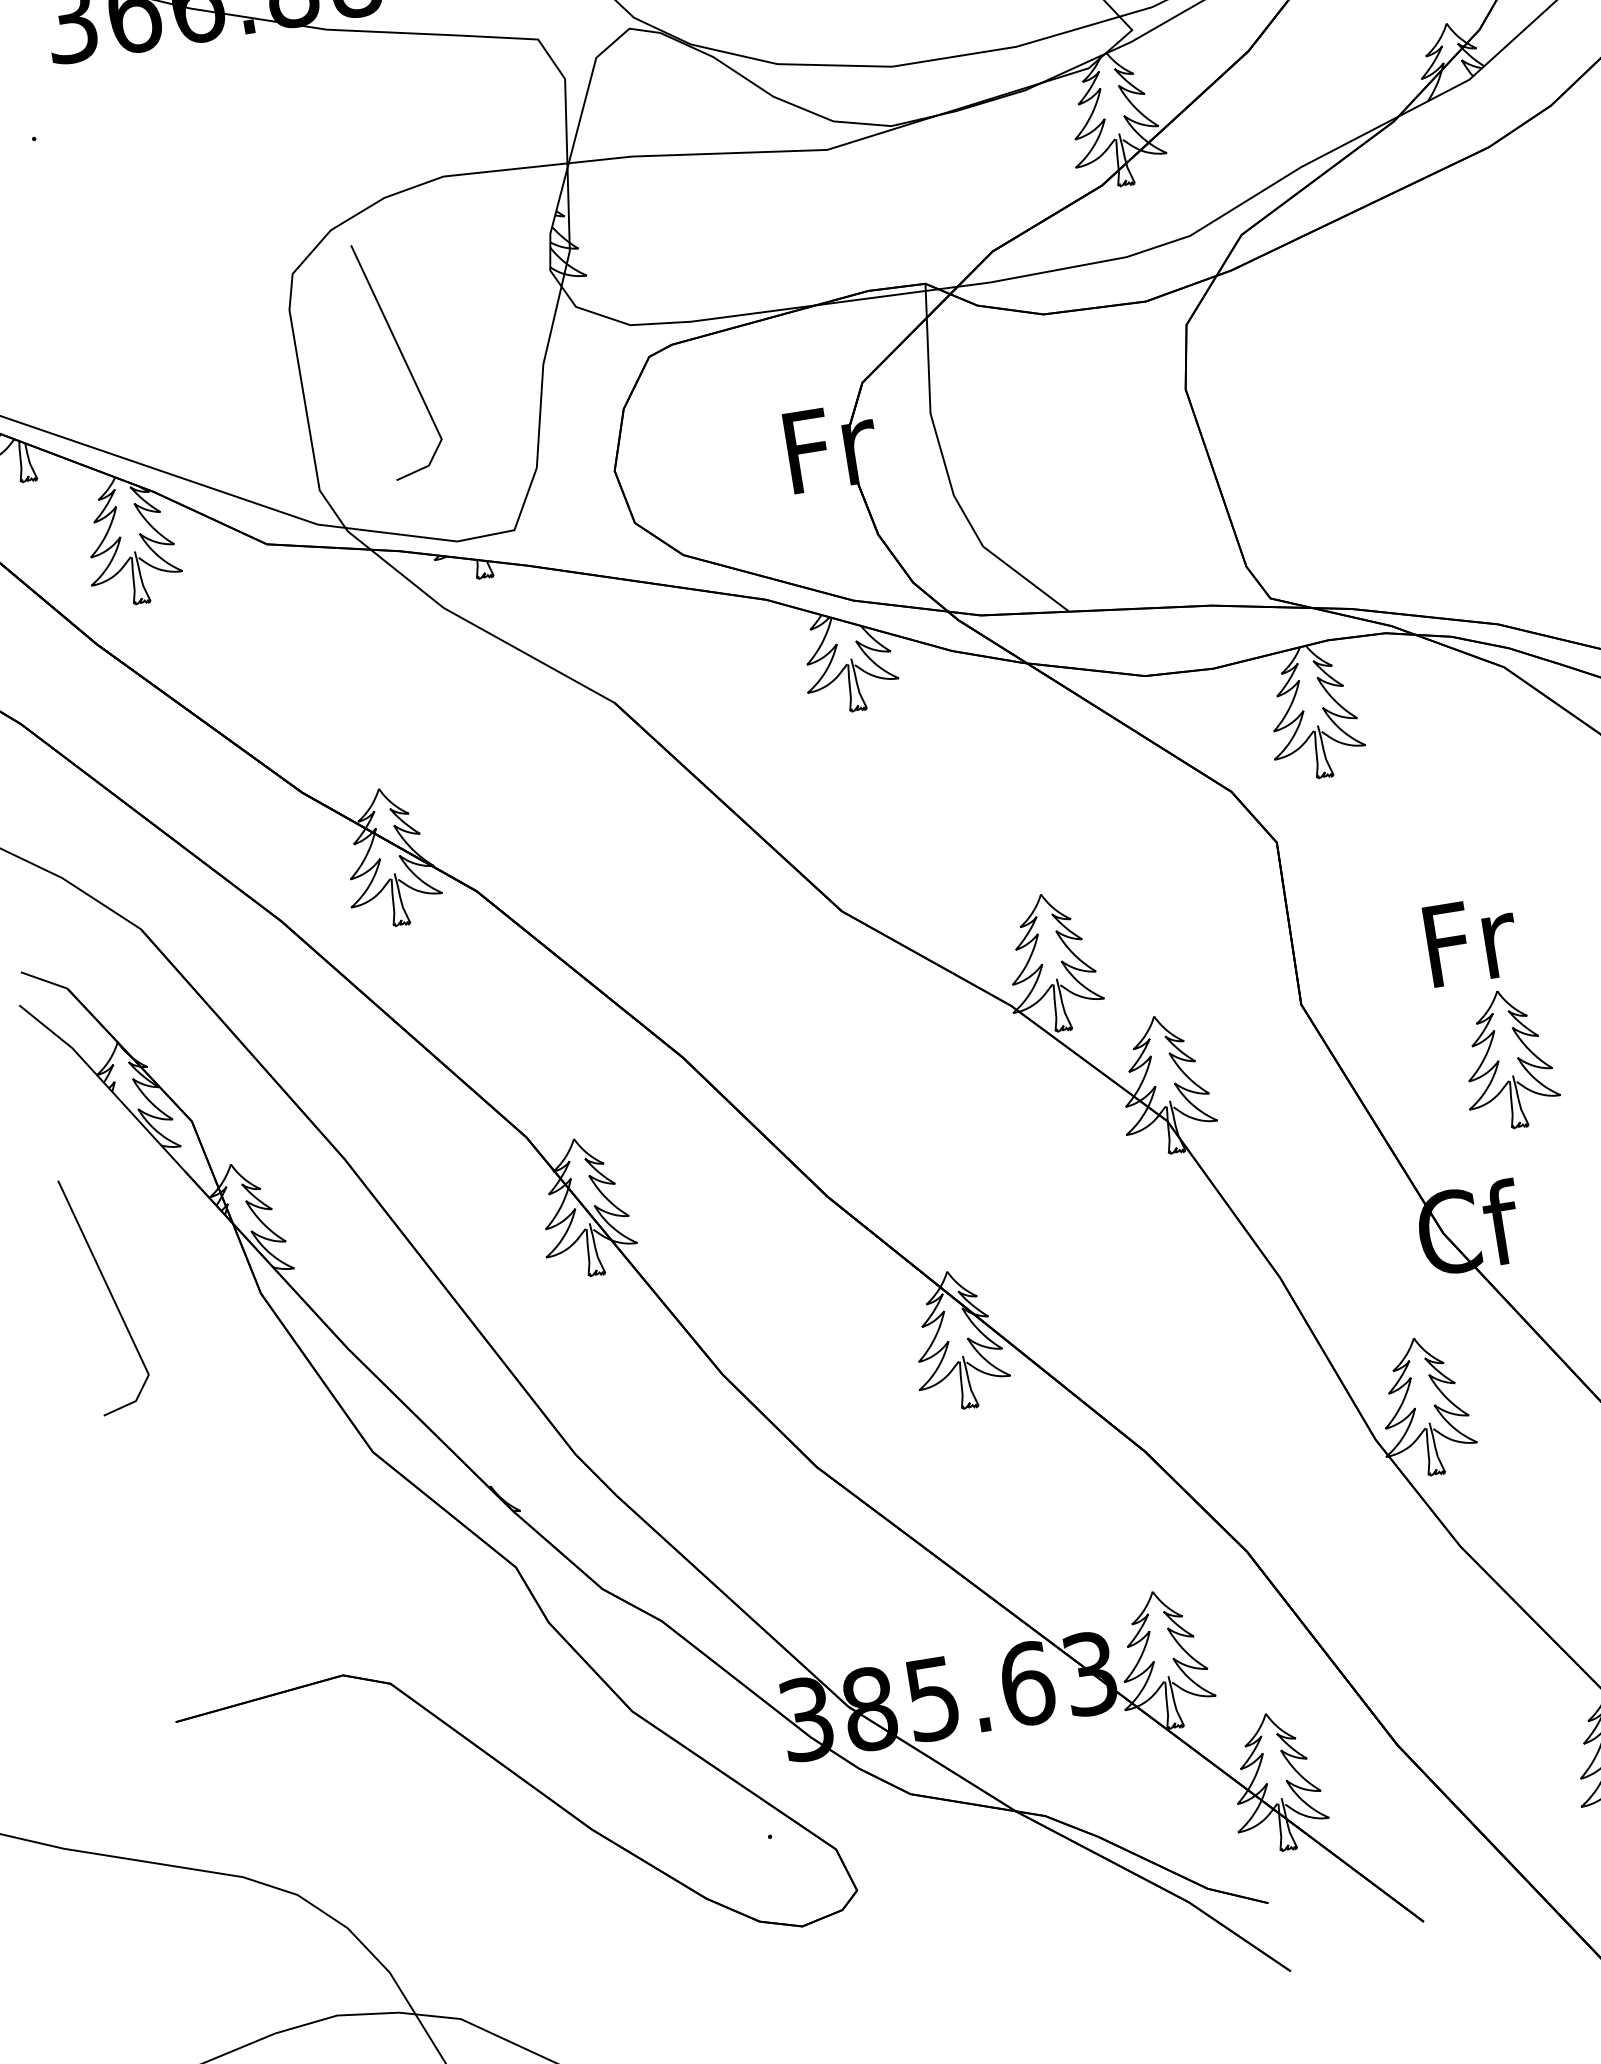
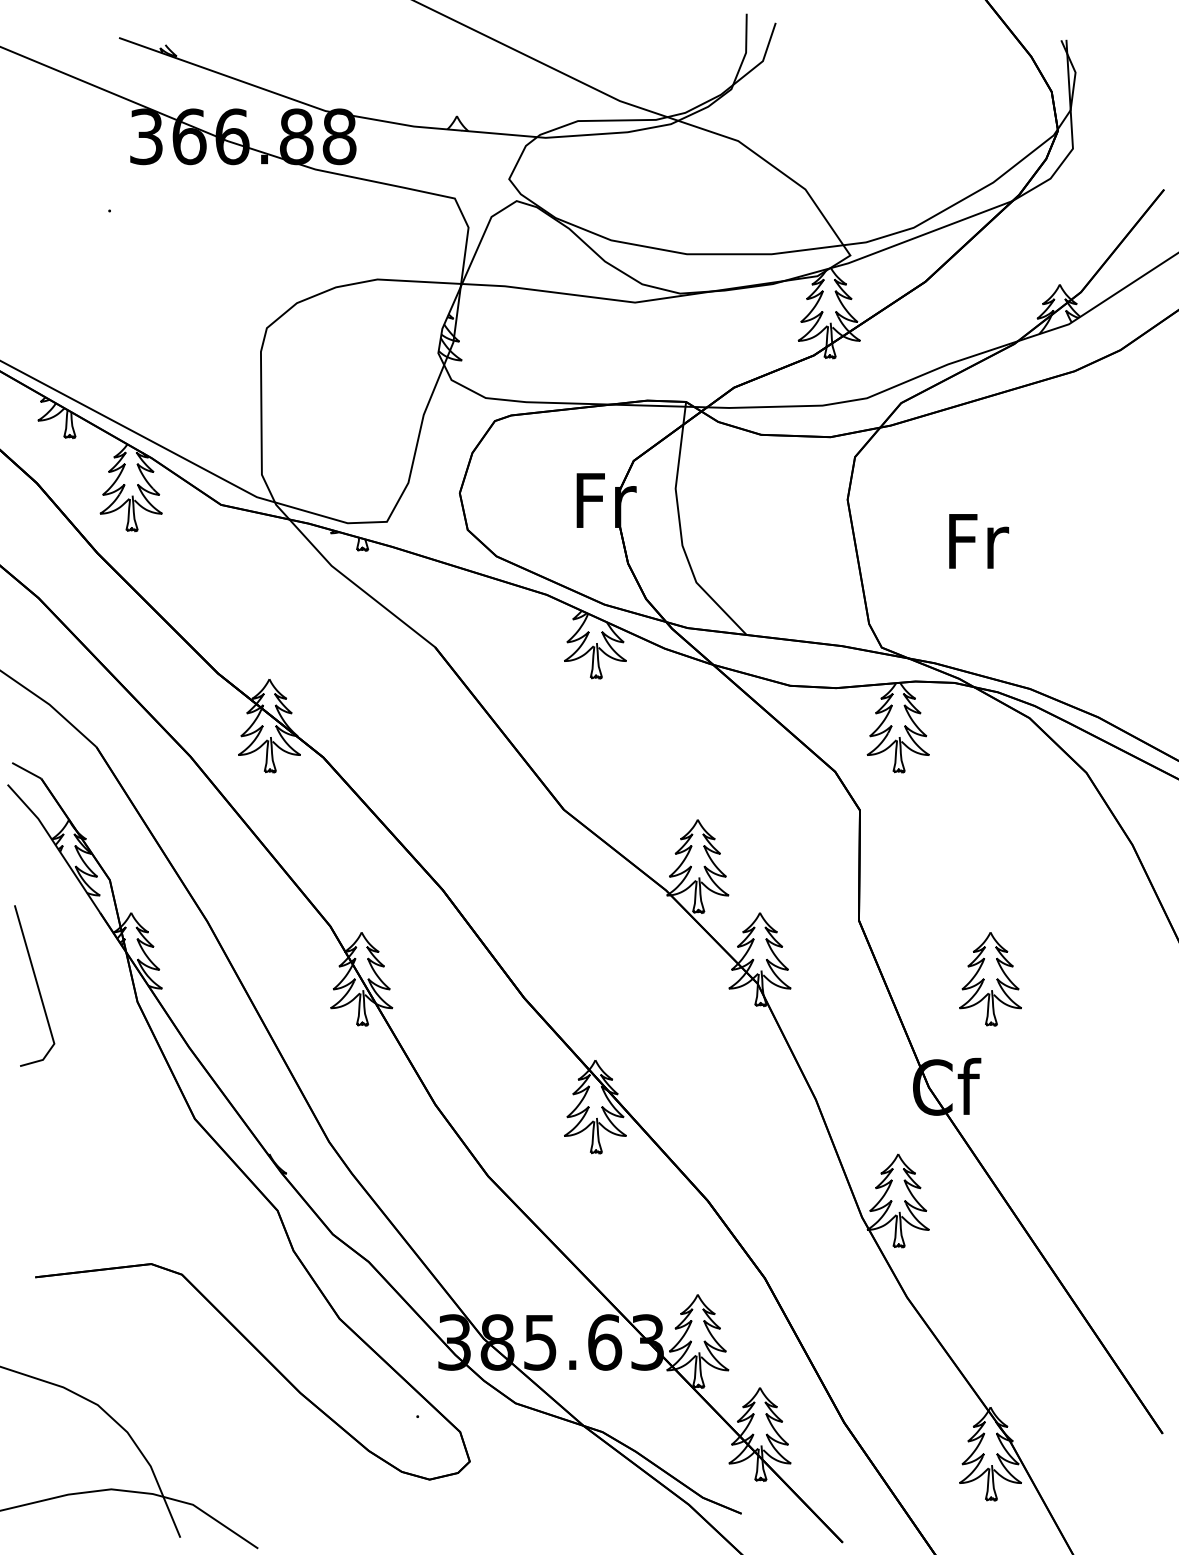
line: (401, 357) -> (330, 395), removed
text: (1472, 940) -> (979, 541), moved

